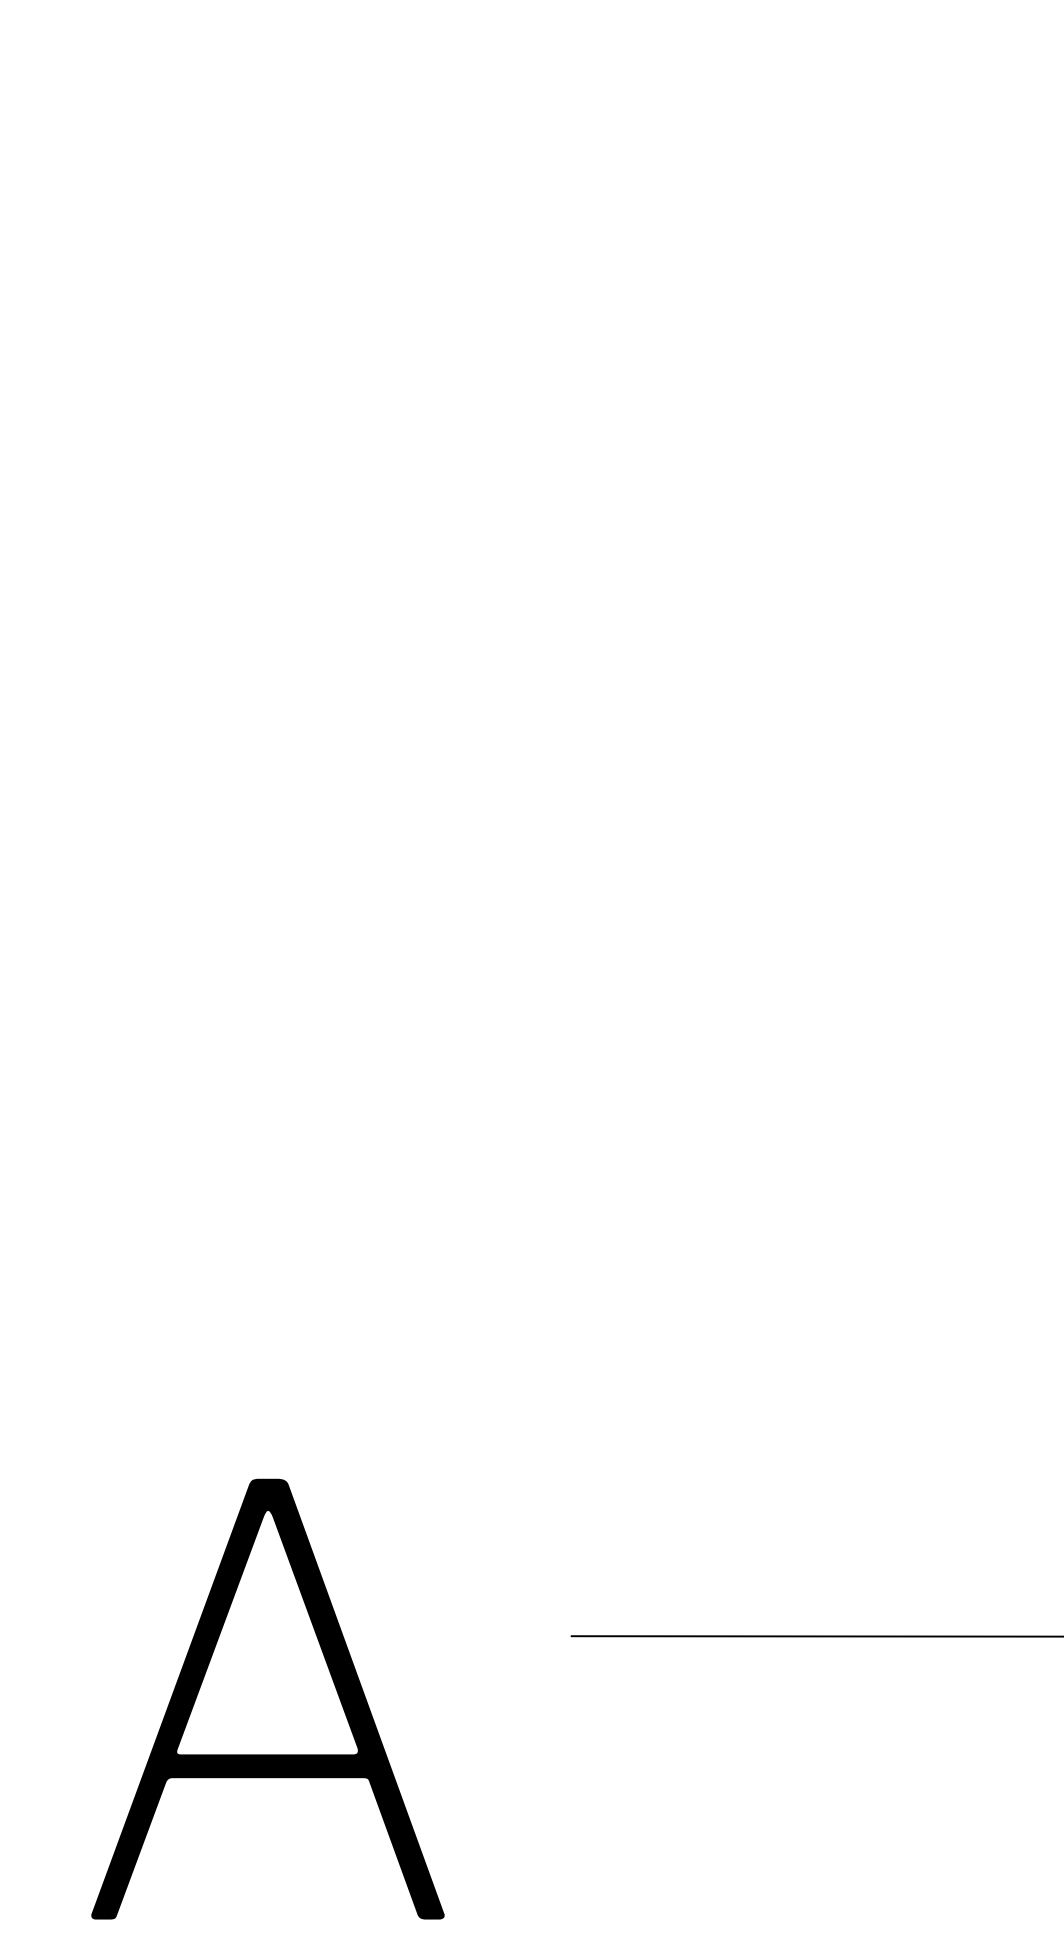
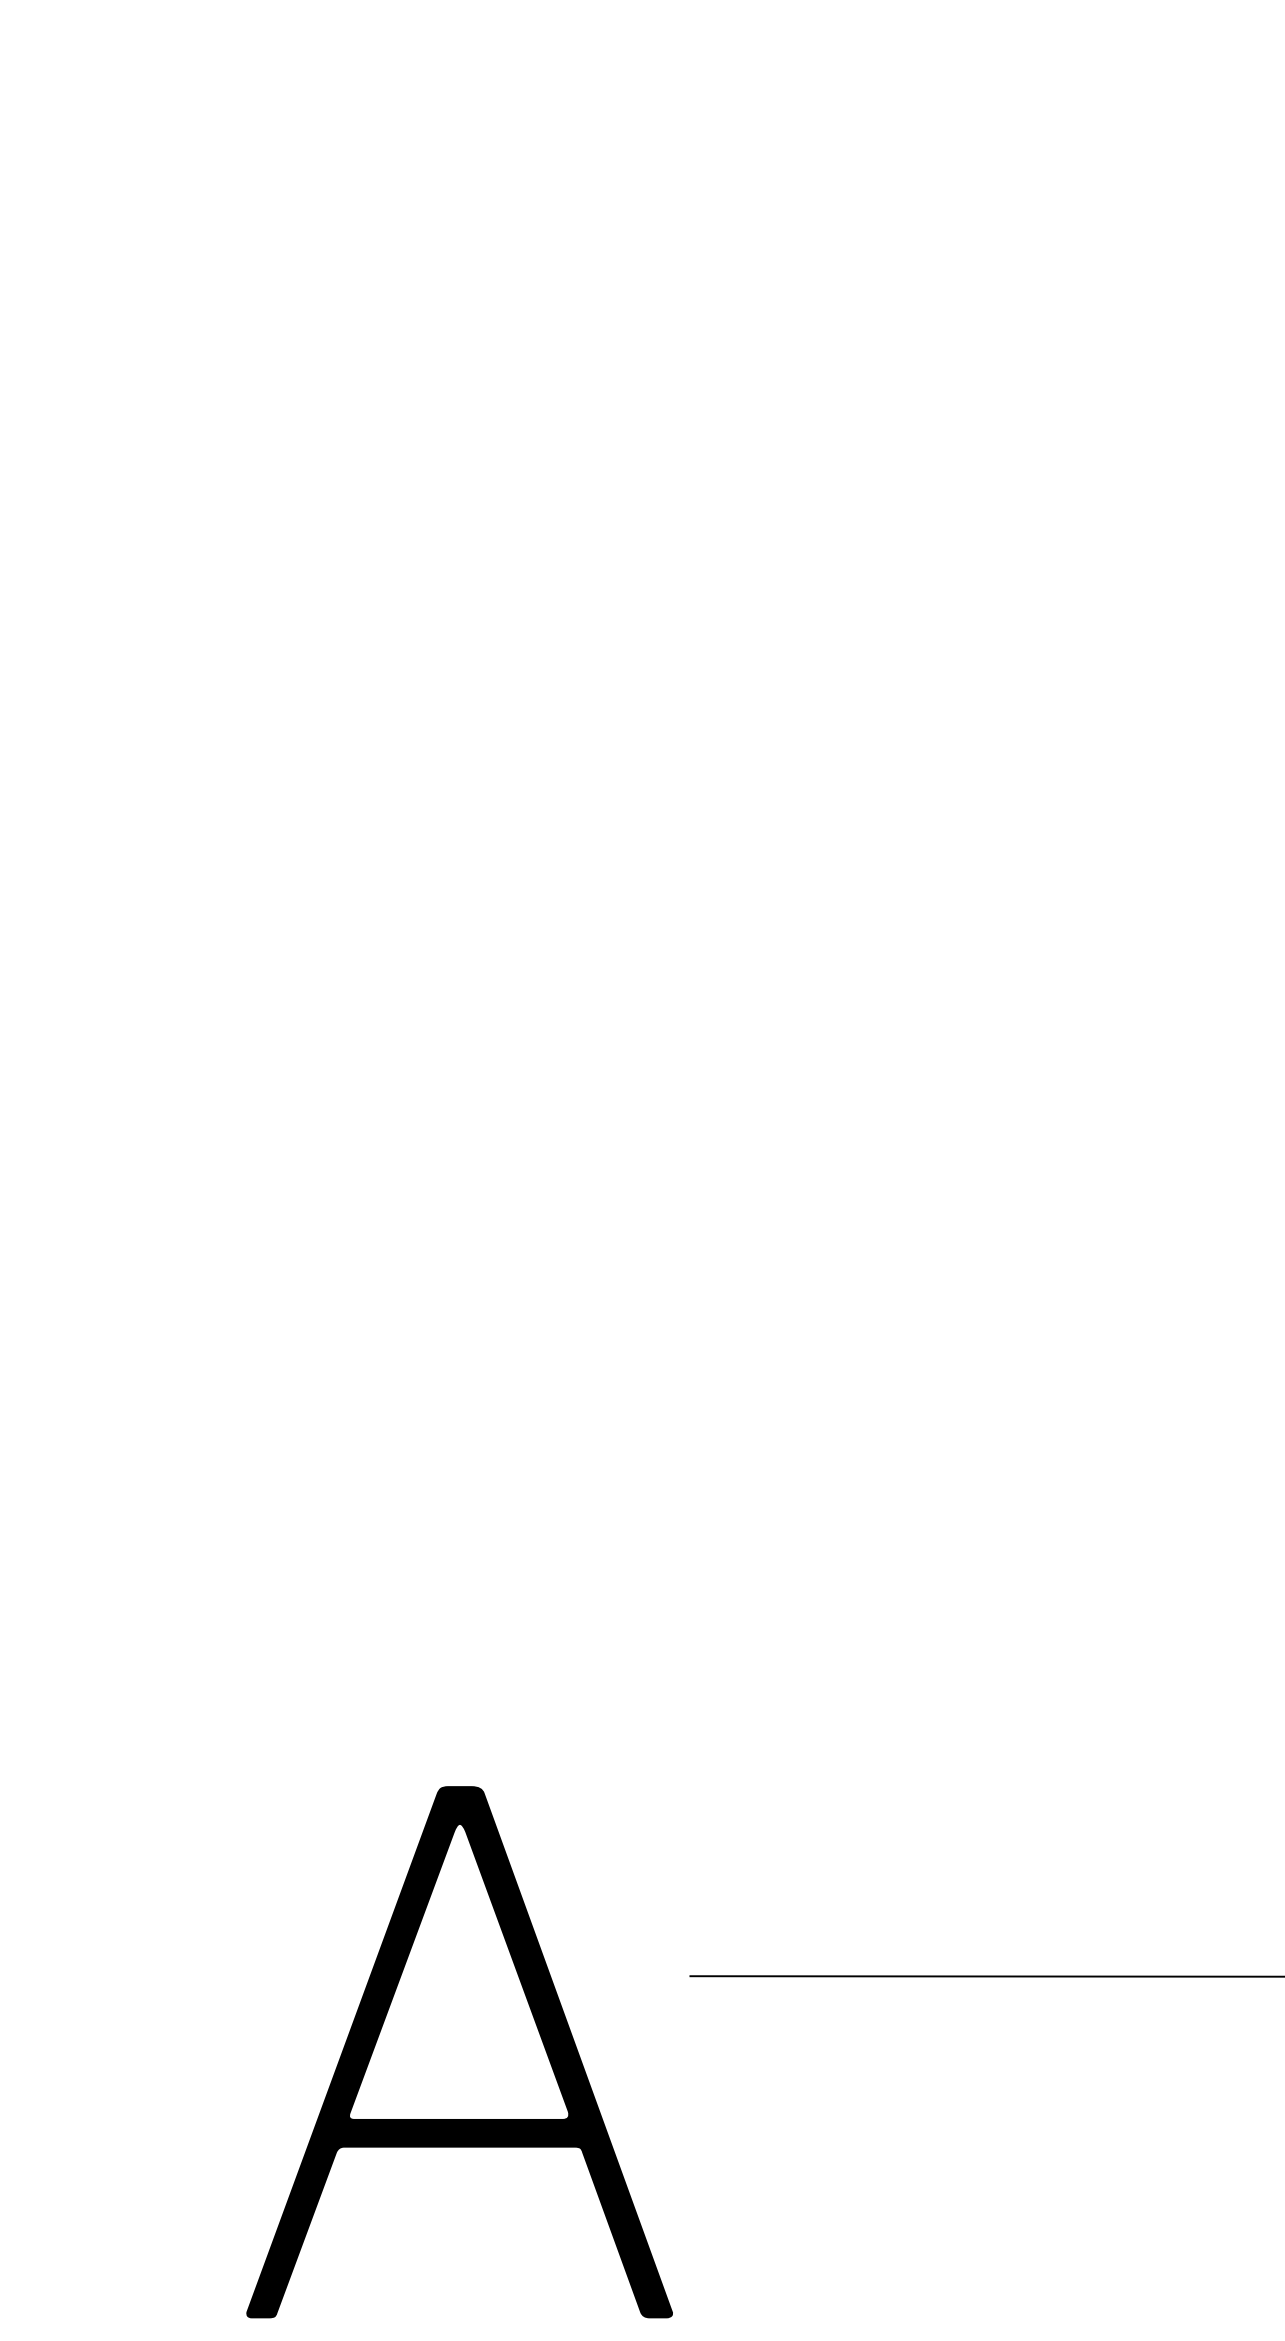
text: (267, 1699) -> (459, 2052), moved

